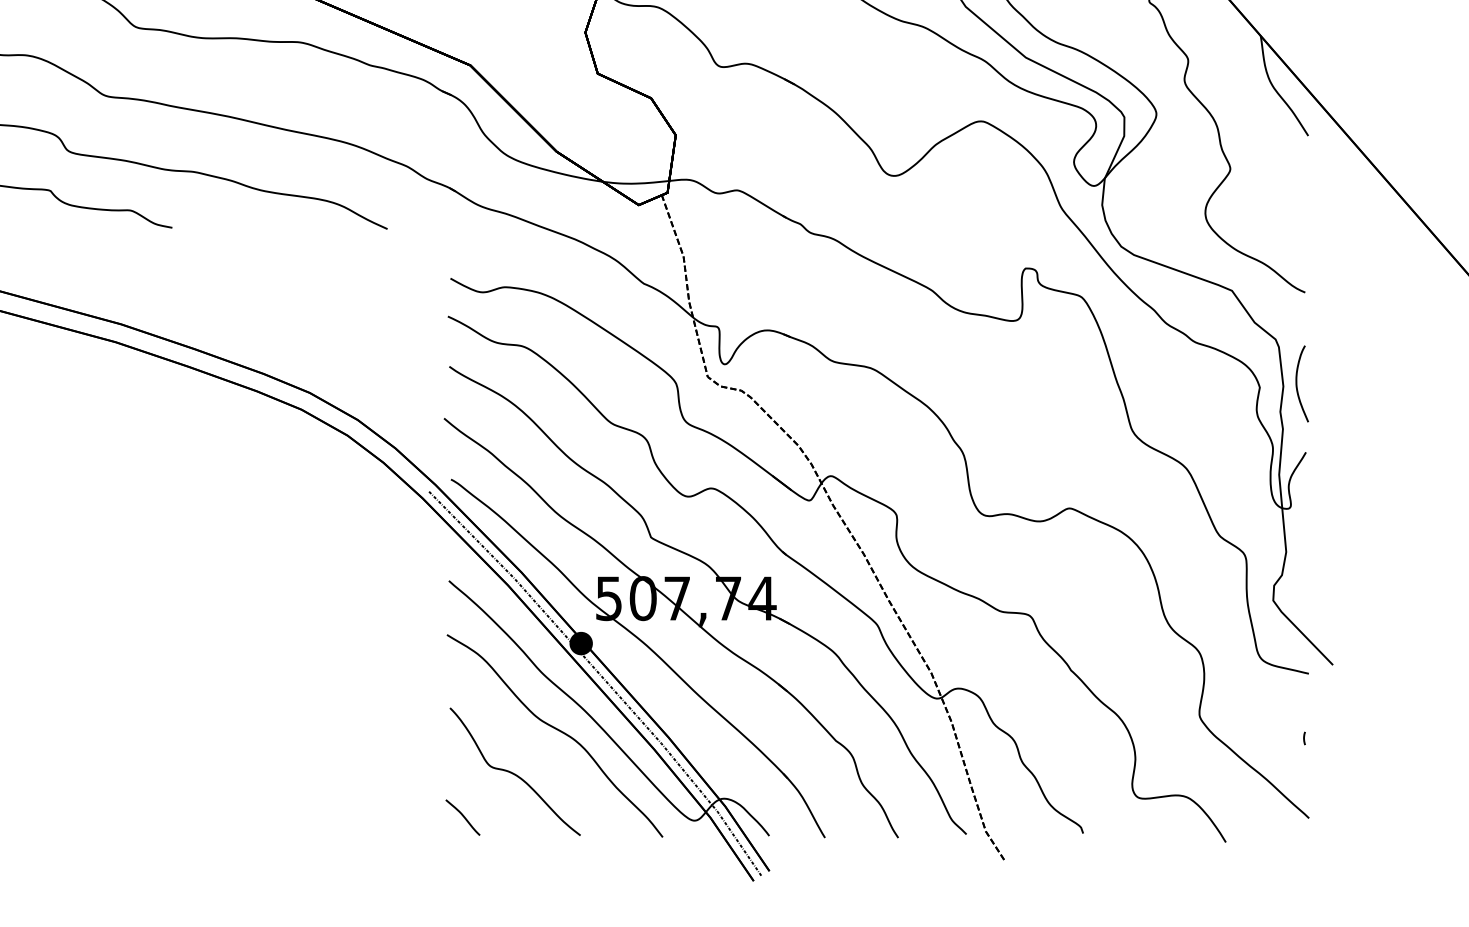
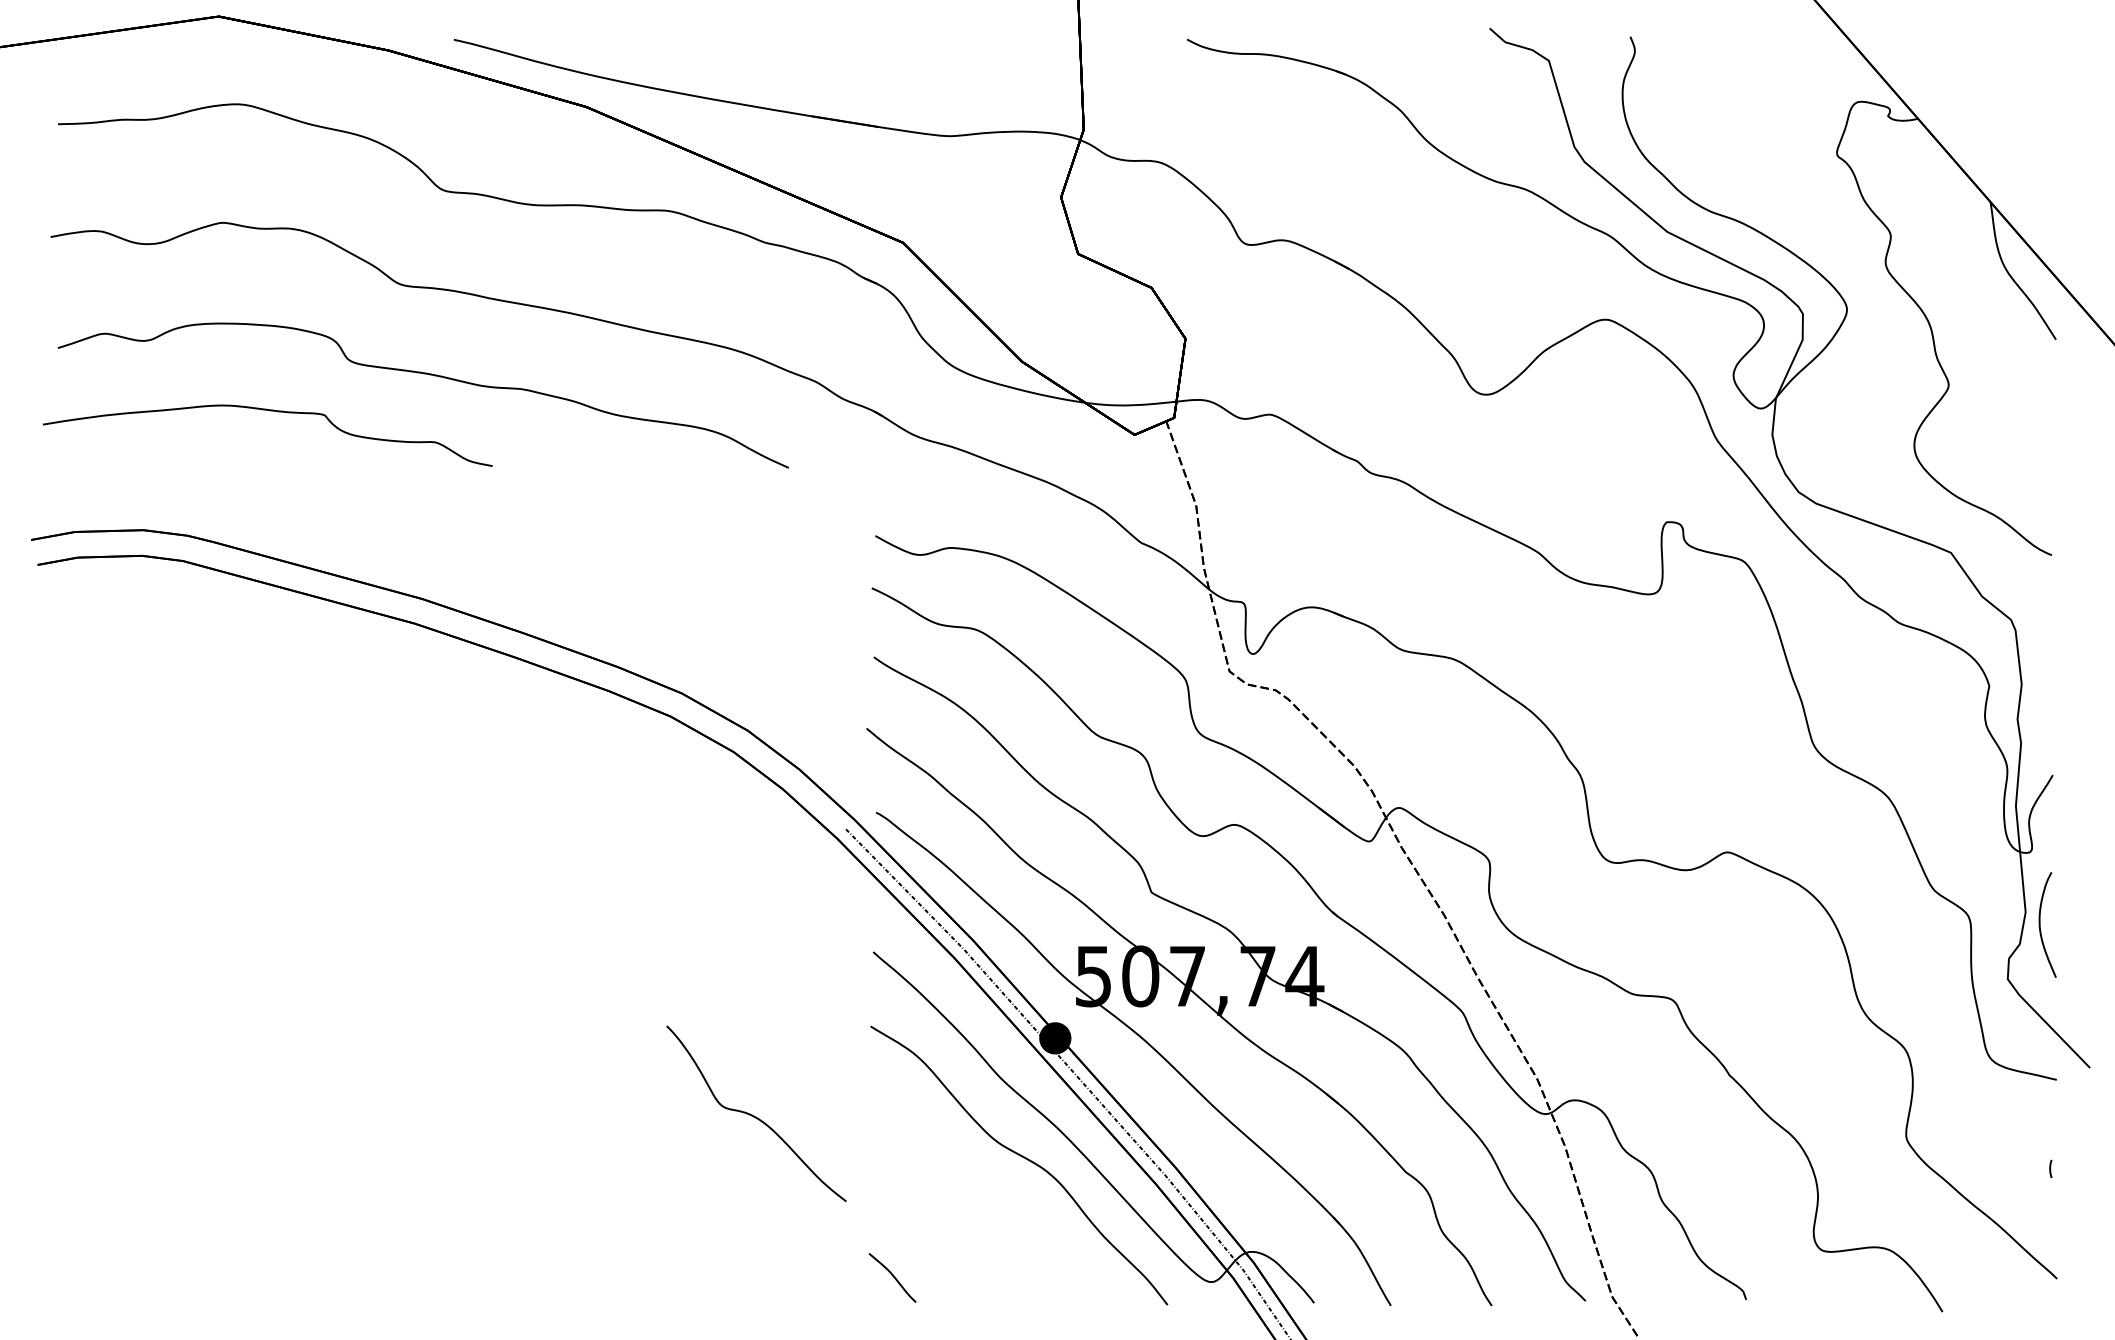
curve: (1297, 383) -> (2040, 924), moved
curve: (513, 773) -> (754, 1115), moved

